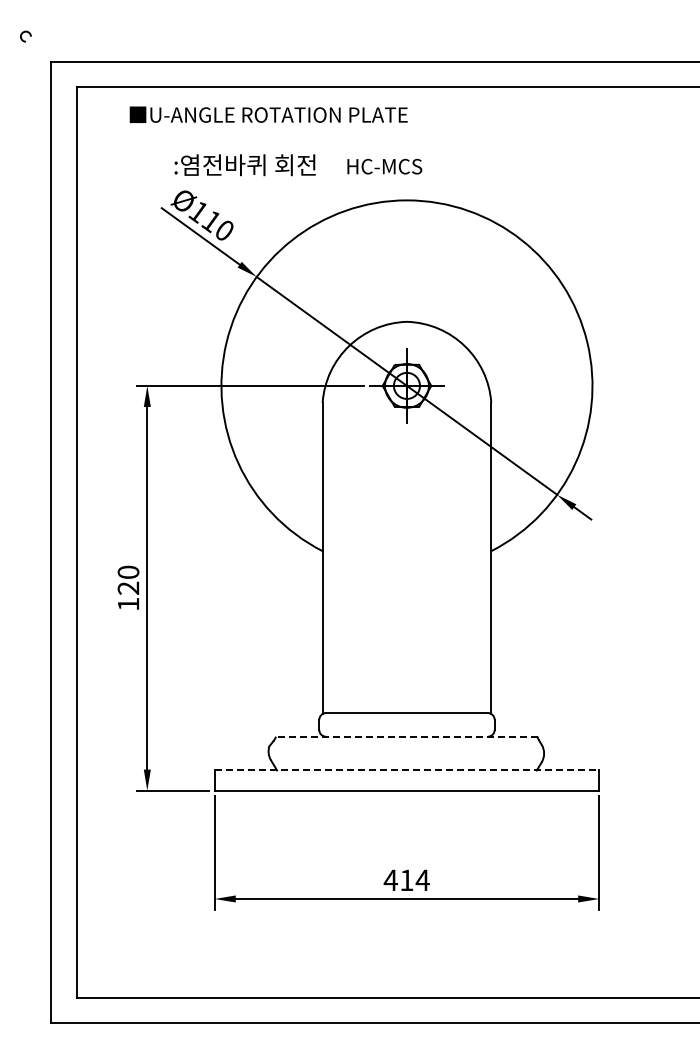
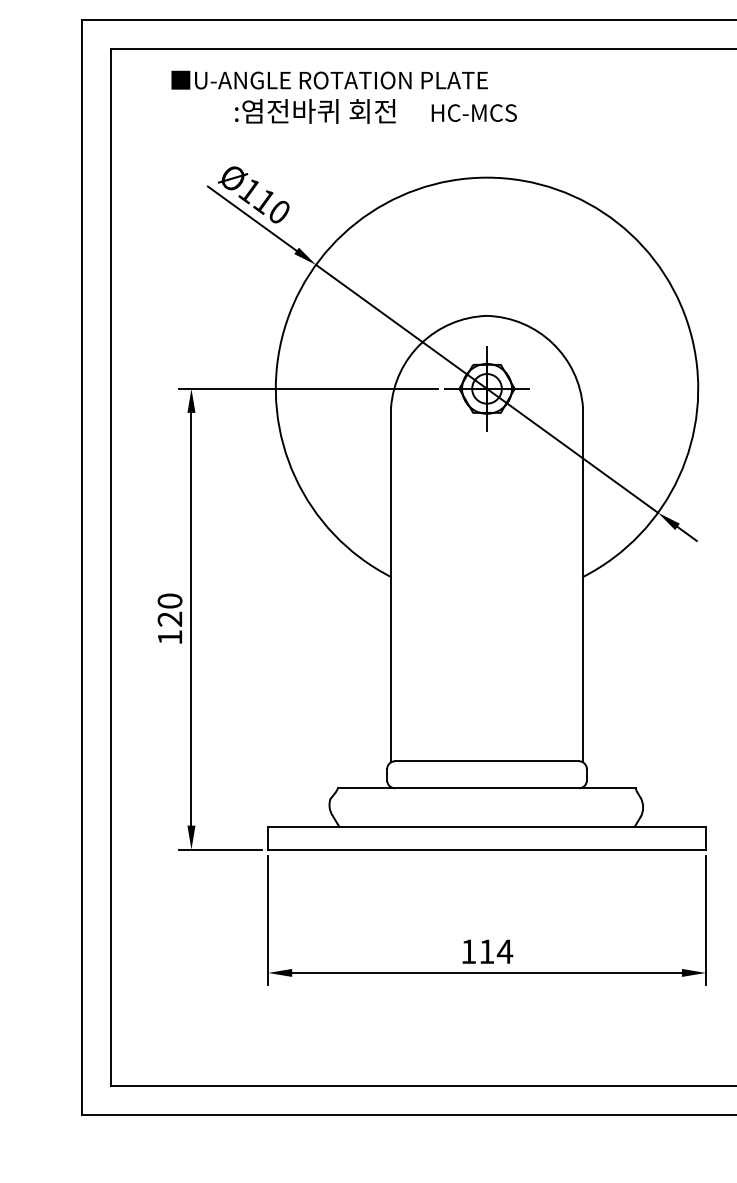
text: (298, 165) -> (376, 111), moved
line: (406, 736) -> (486, 787), dashed -> solid
line: (407, 770) -> (487, 826), dashed -> solid
text: (390, 879) -> (468, 950), 414 -> 114

